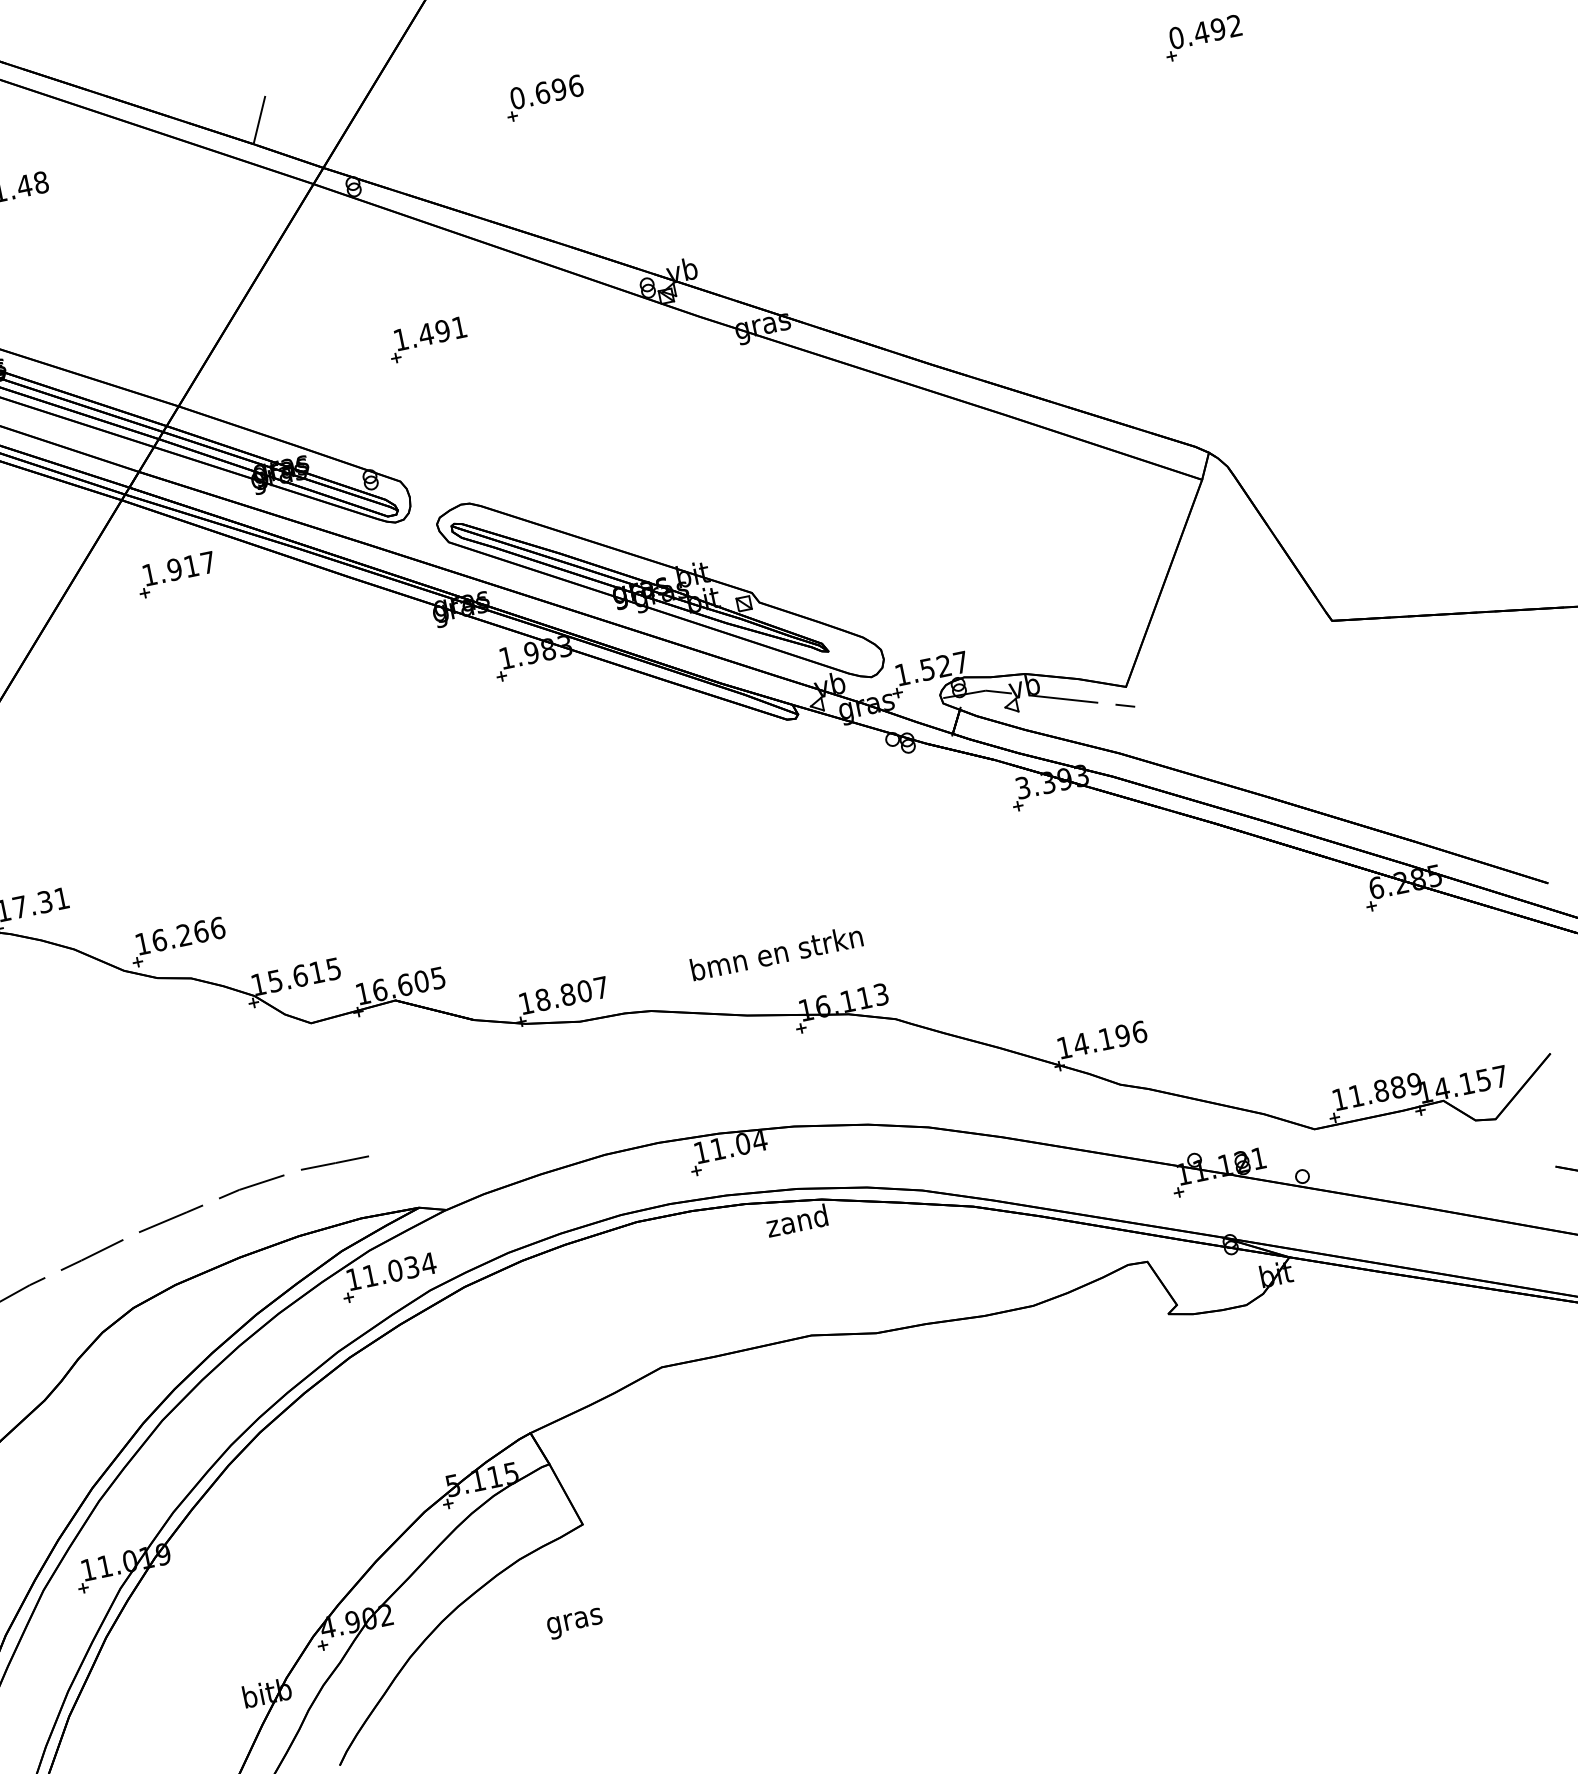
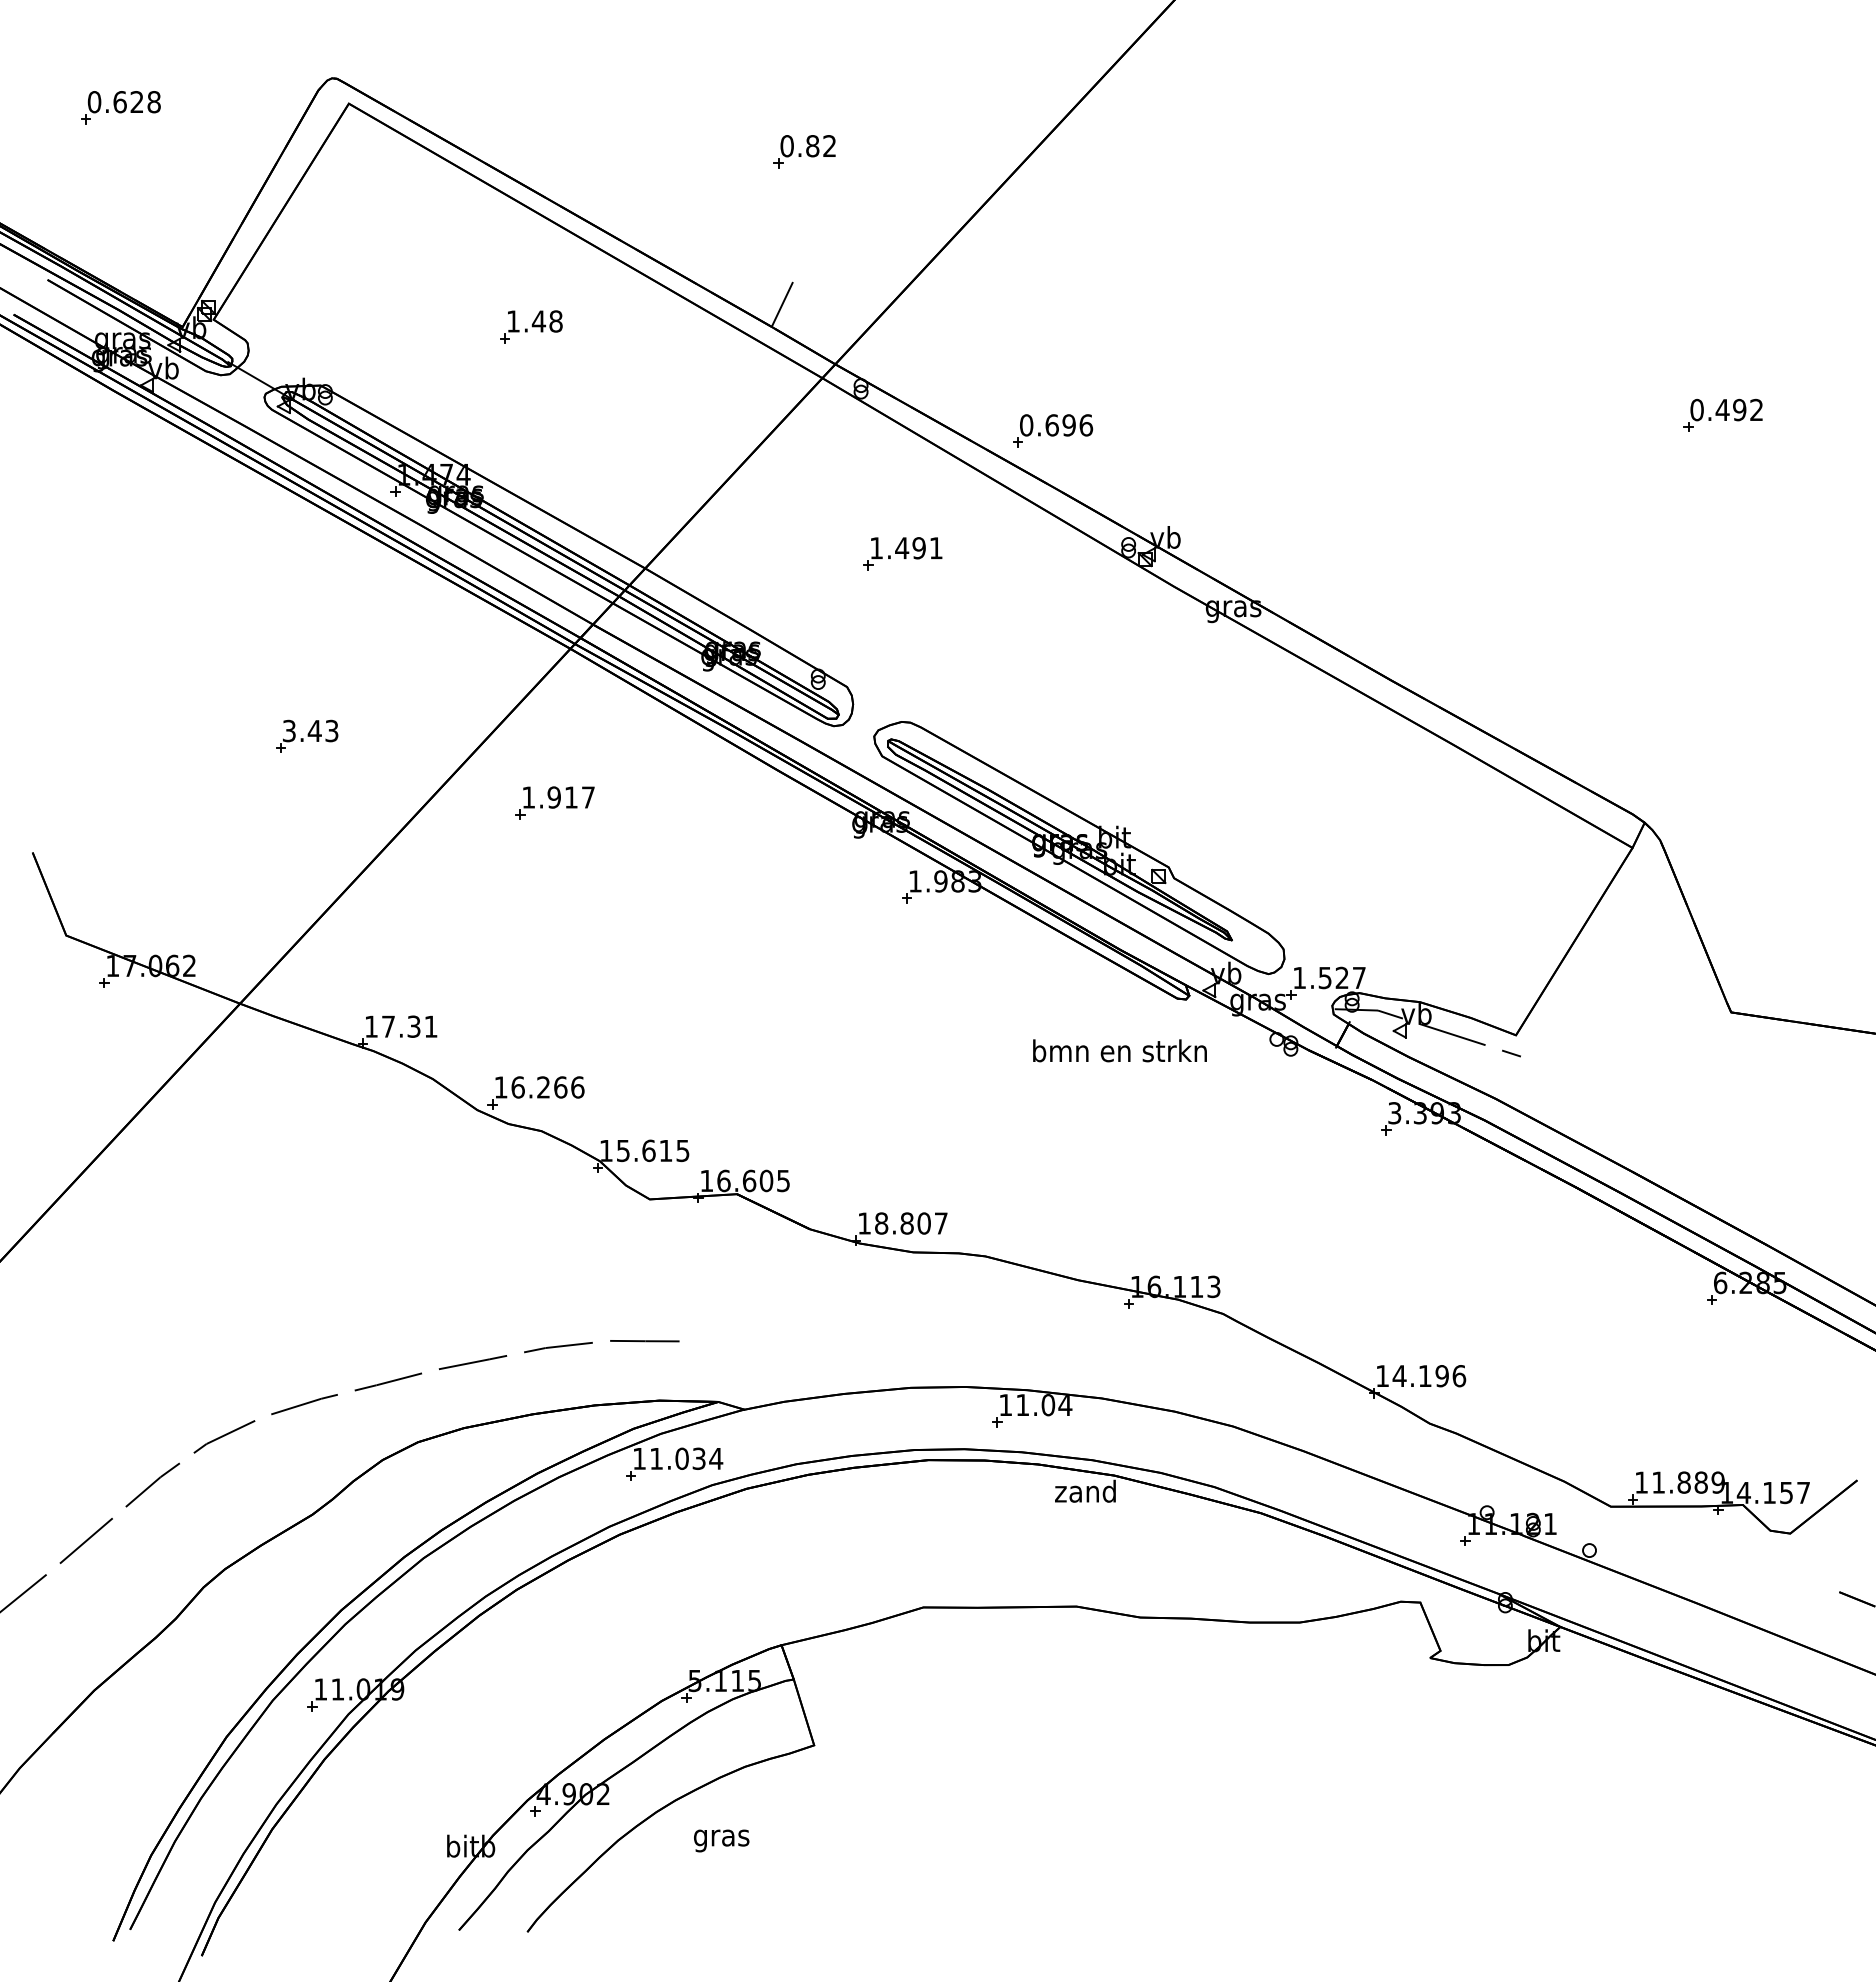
part: (544, 97) -> (1053, 430), moved
part: (175, 574) -> (554, 802), moved
text: (776, 952) -> (1119, 1050), moved
text: (574, 1623) -> (721, 1840), moved

